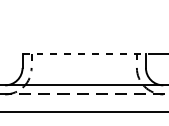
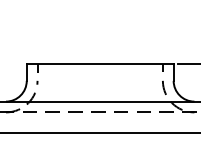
line: (84, 54) -> (100, 64), dashed -> solid

